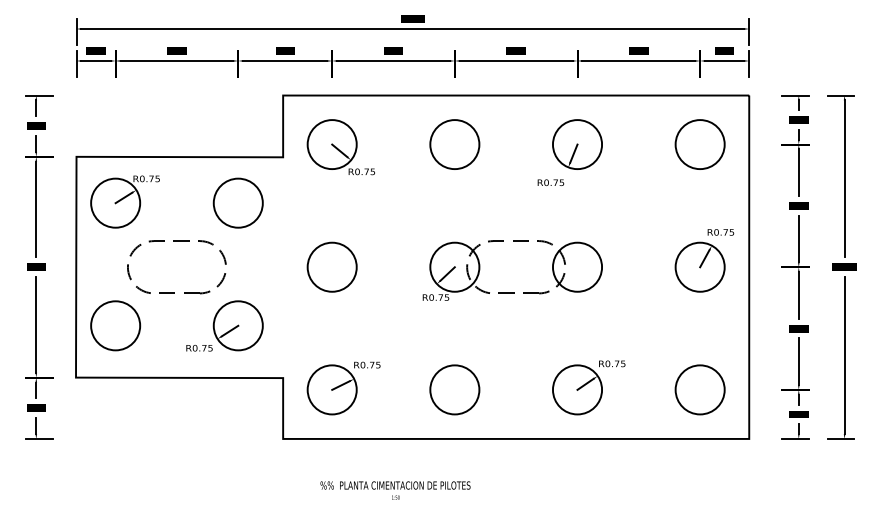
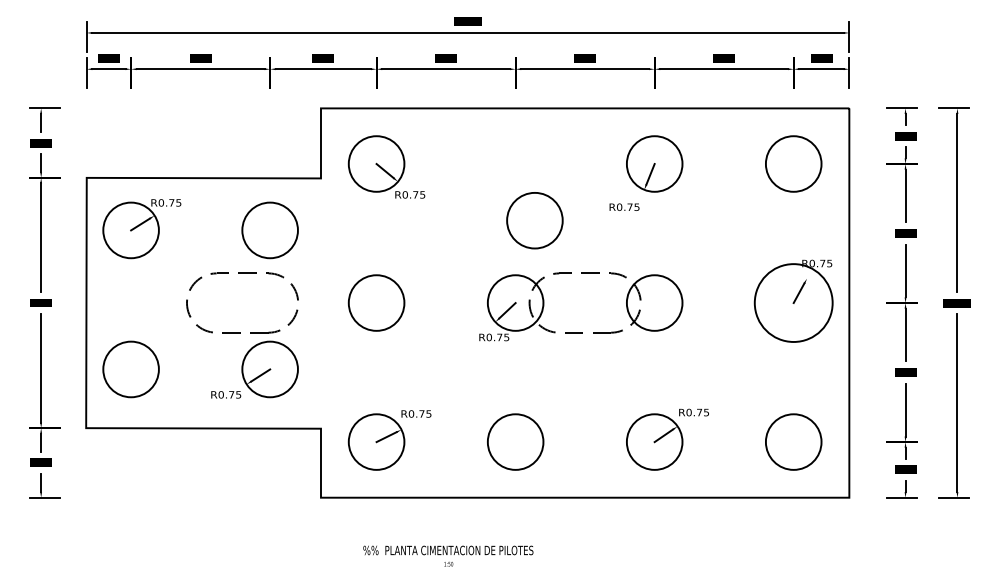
circle: (454, 144) -> (534, 220), moved
circle: (699, 266) -> (792, 302), size x1.4
part: (174, 292) -> (239, 331), moved

